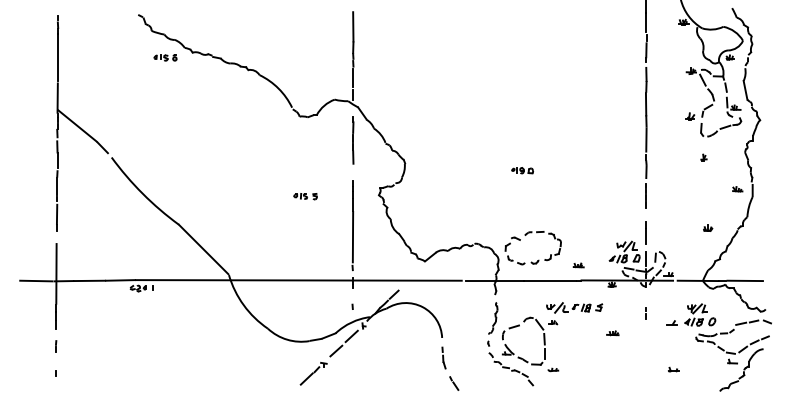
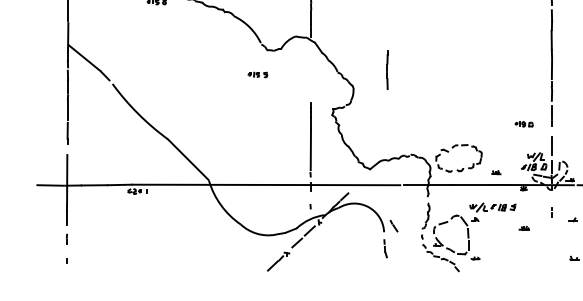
line: (353, 140) -> (387, 69), moved
part: (522, 170) -> (524, 124), moved
part: (305, 196) -> (257, 74), moved
line: (454, 383) -> (394, 226), moved

